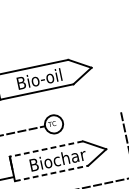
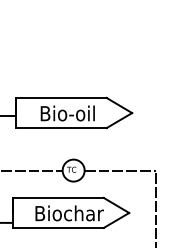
line: (91, 116) -> (119, 170), added
line: (46, 148) -> (58, 197), dashed -> solid
line: (52, 173) -> (59, 228), dashed -> solid

